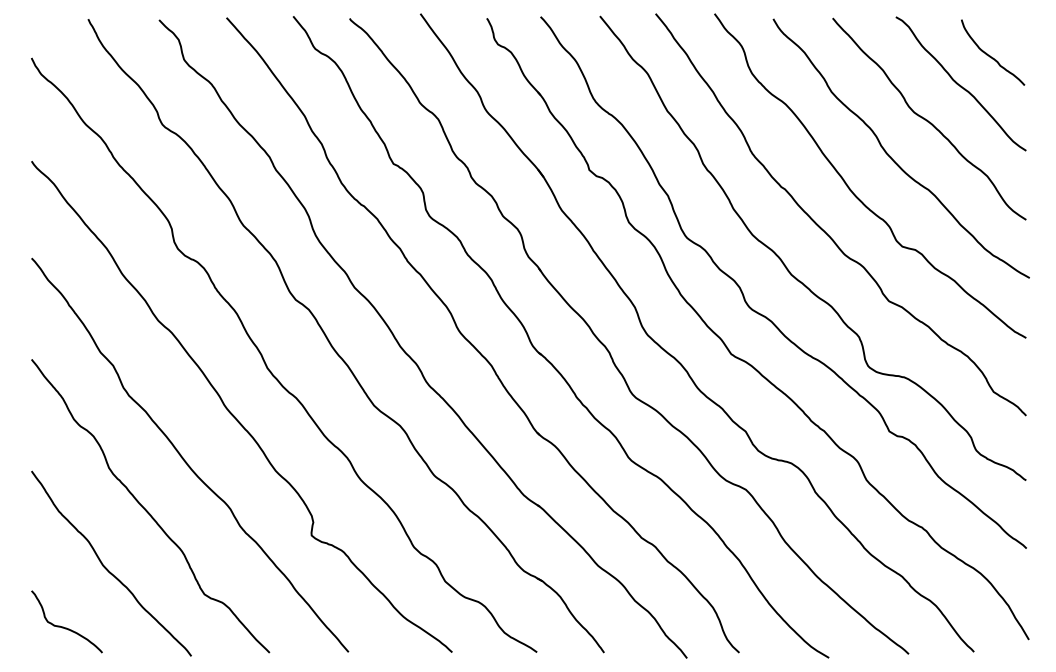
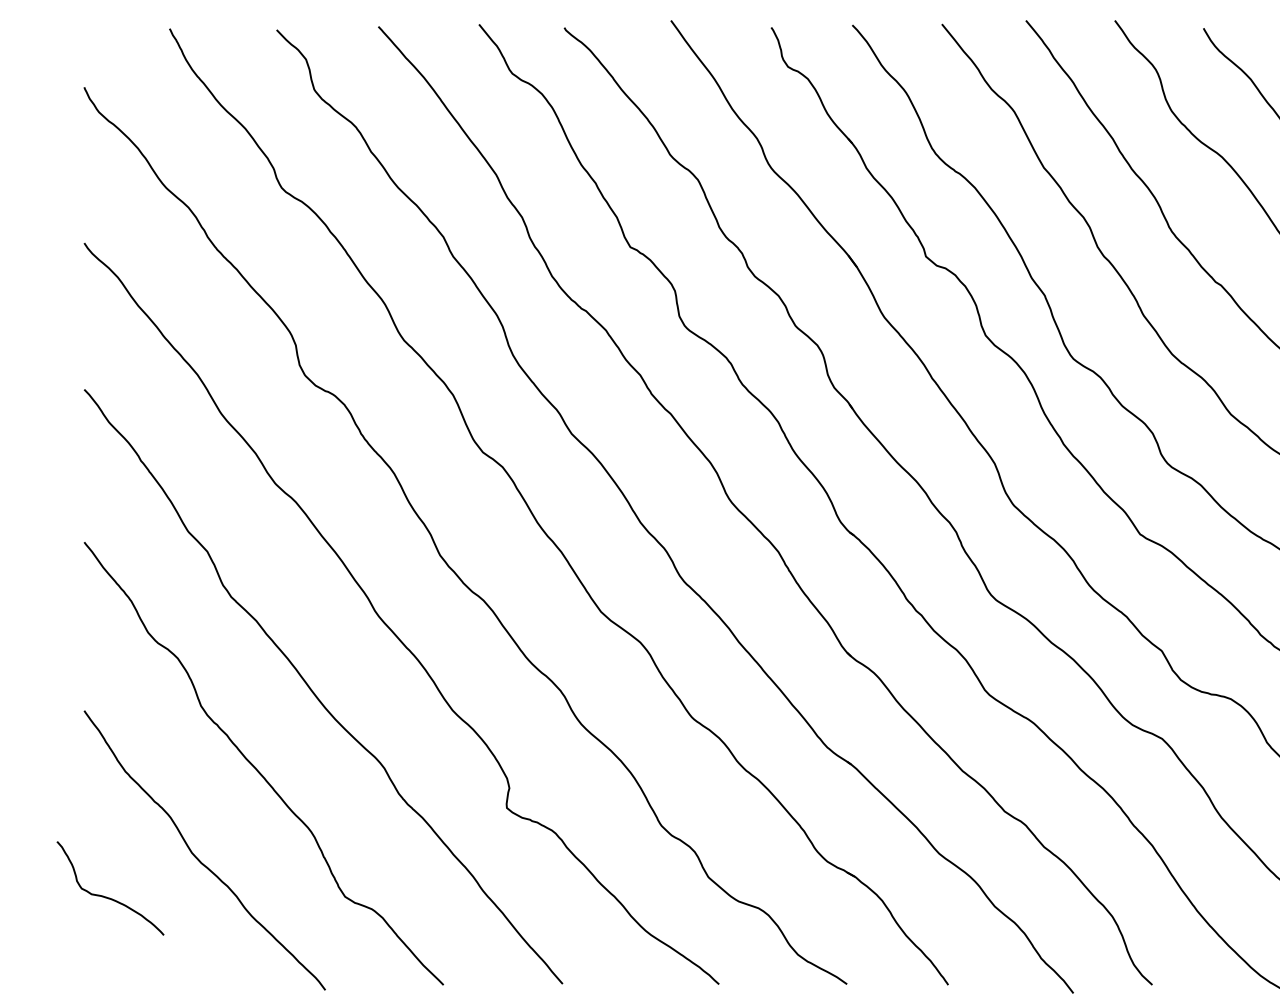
curve: (63, 626) -> (105, 895), moved

